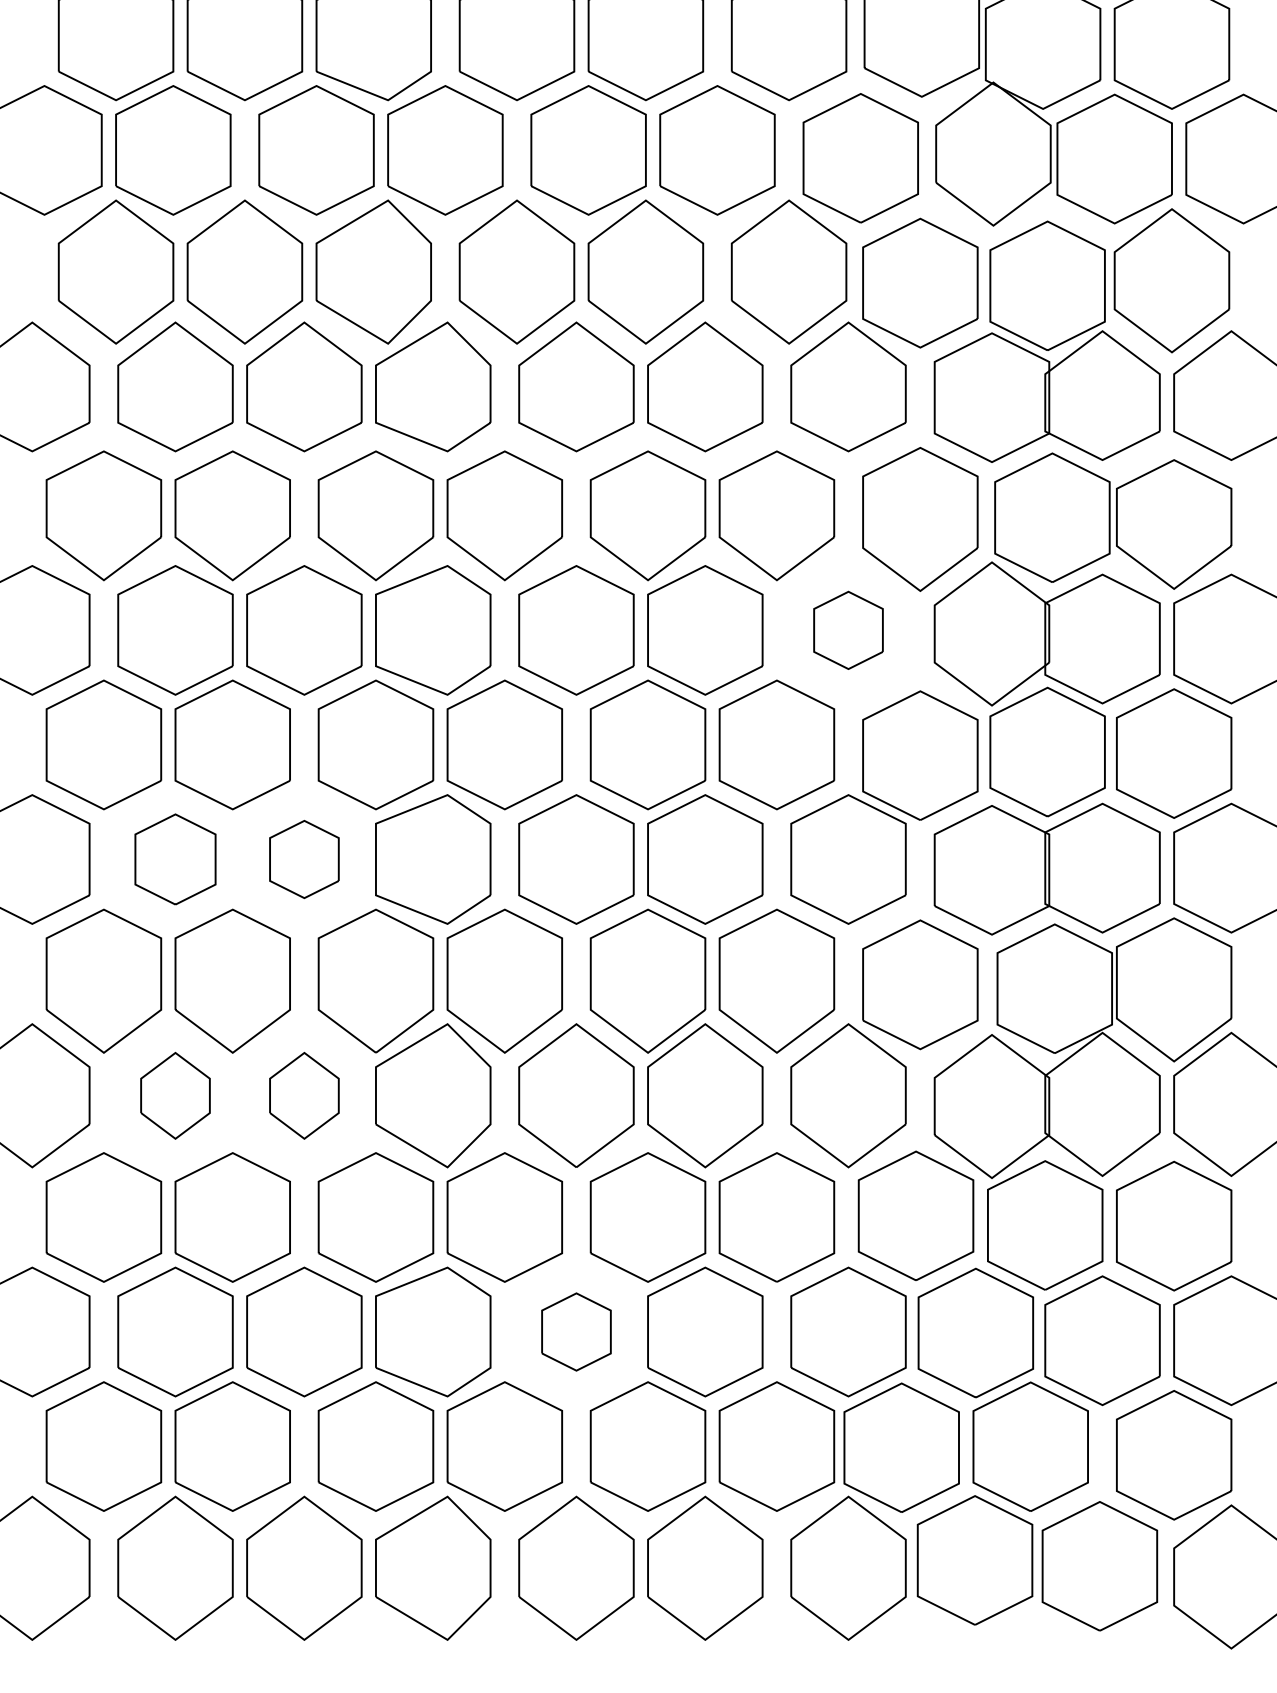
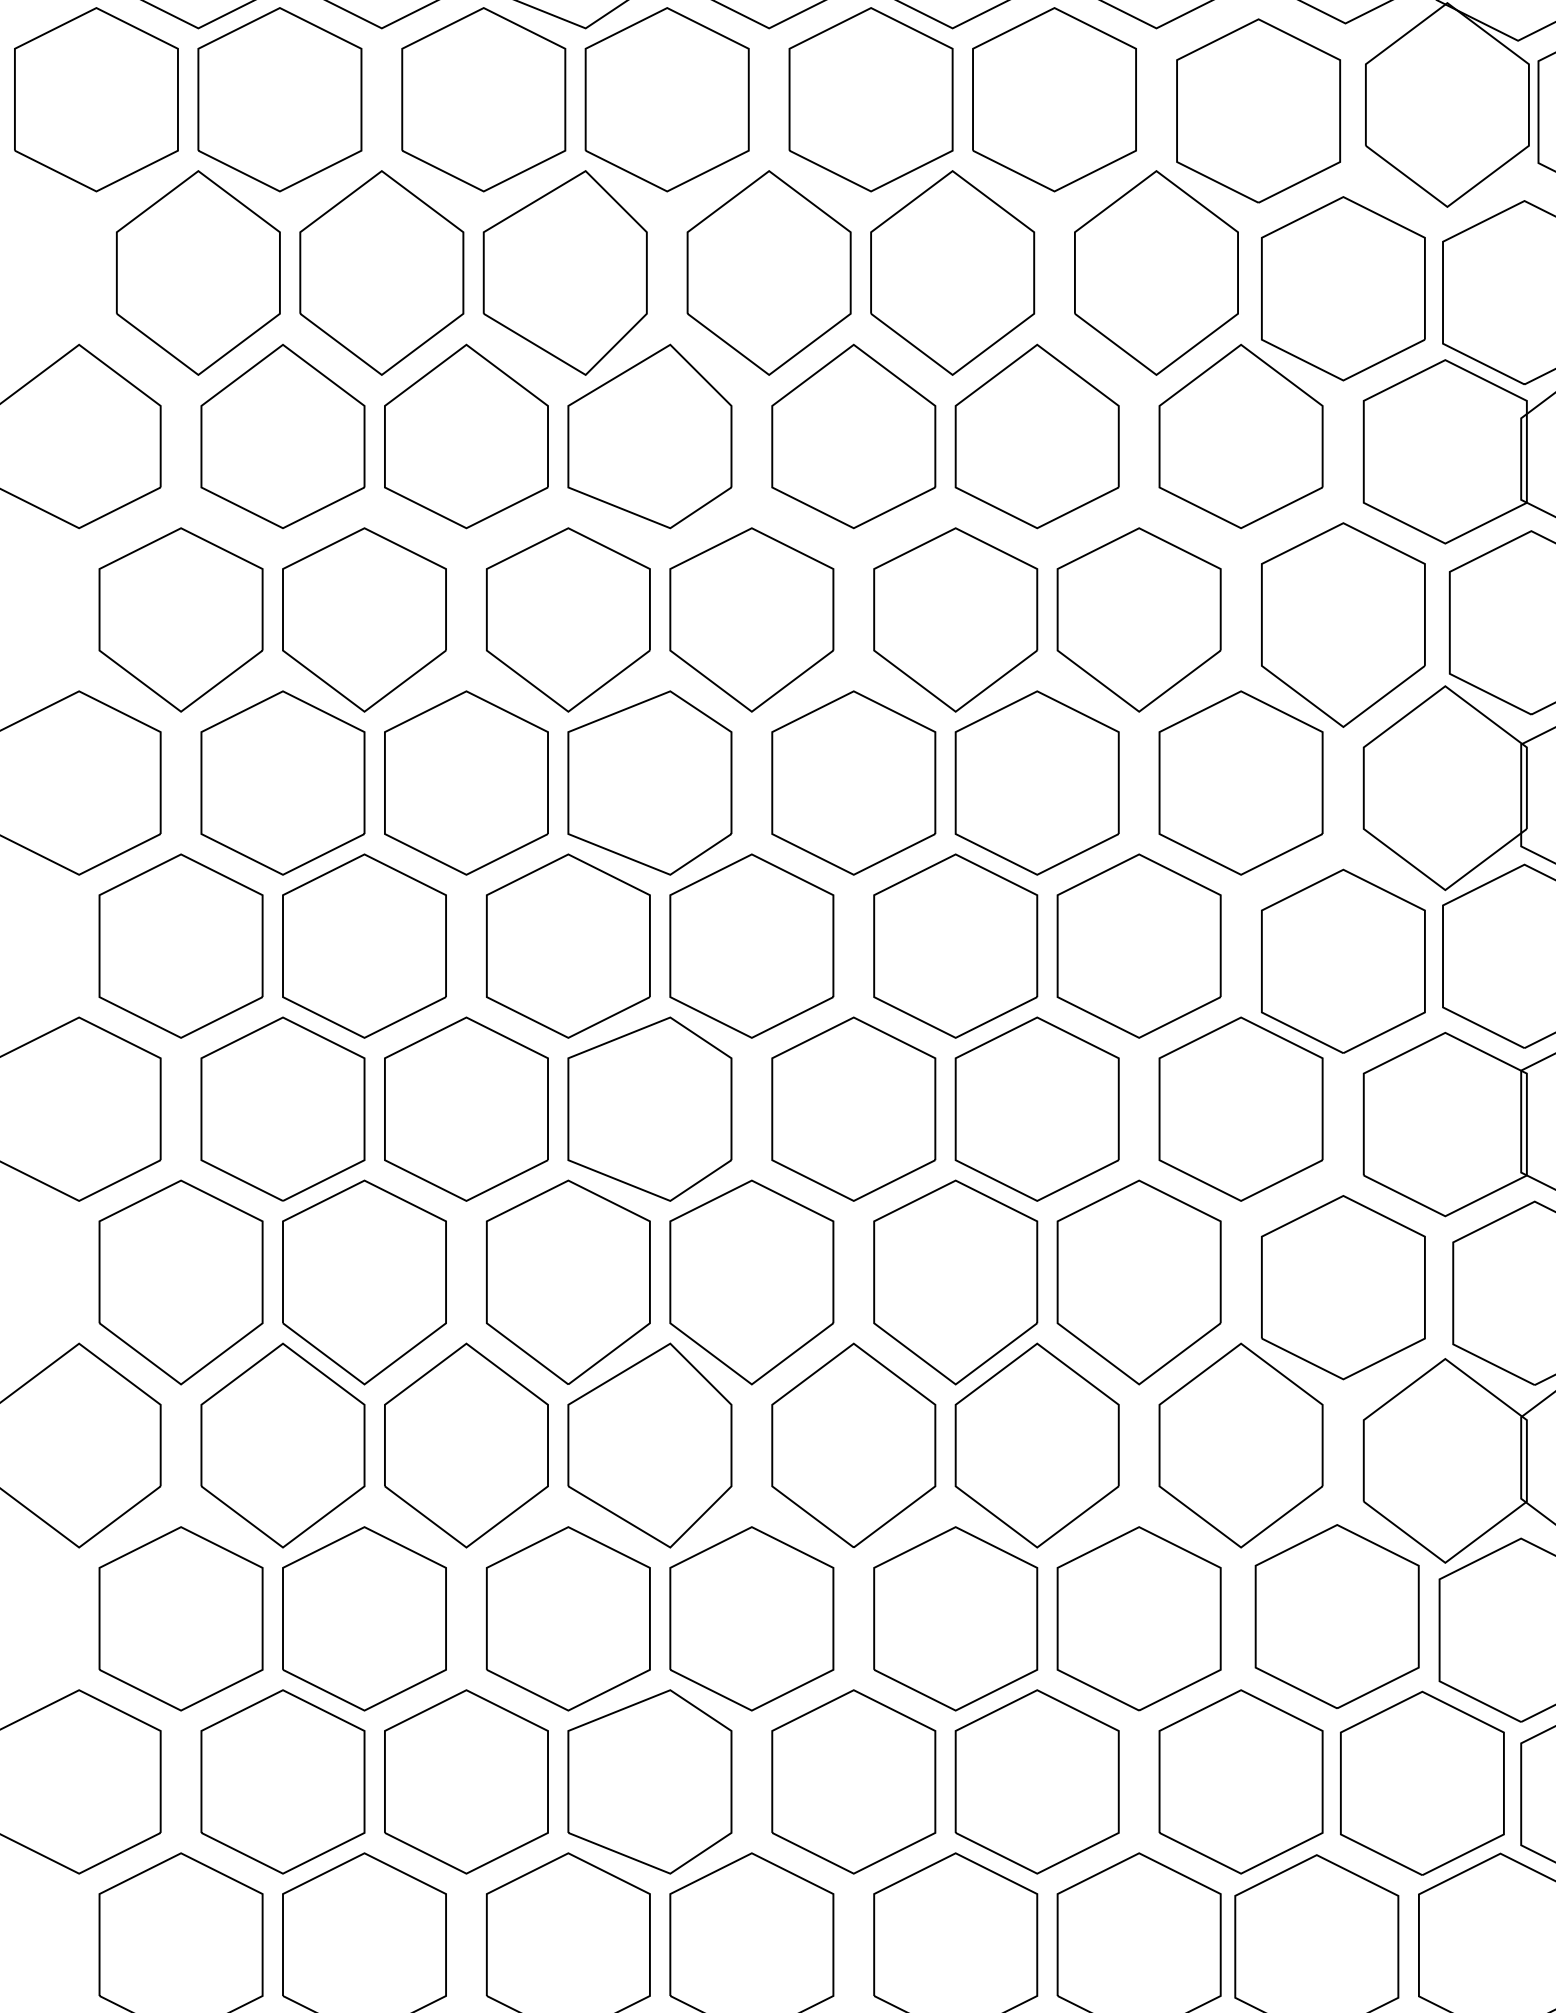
part: (848, 630) -> (1241, 783), size x1.67
part: (175, 859) -> (282, 1109), size x1.43
part: (304, 859) -> (466, 1109), size x1.67
part: (175, 1095) -> (282, 1445), size x1.67
part: (304, 1095) -> (466, 1445), size x1.67
part: (576, 1331) -> (853, 1781), size x1.67

